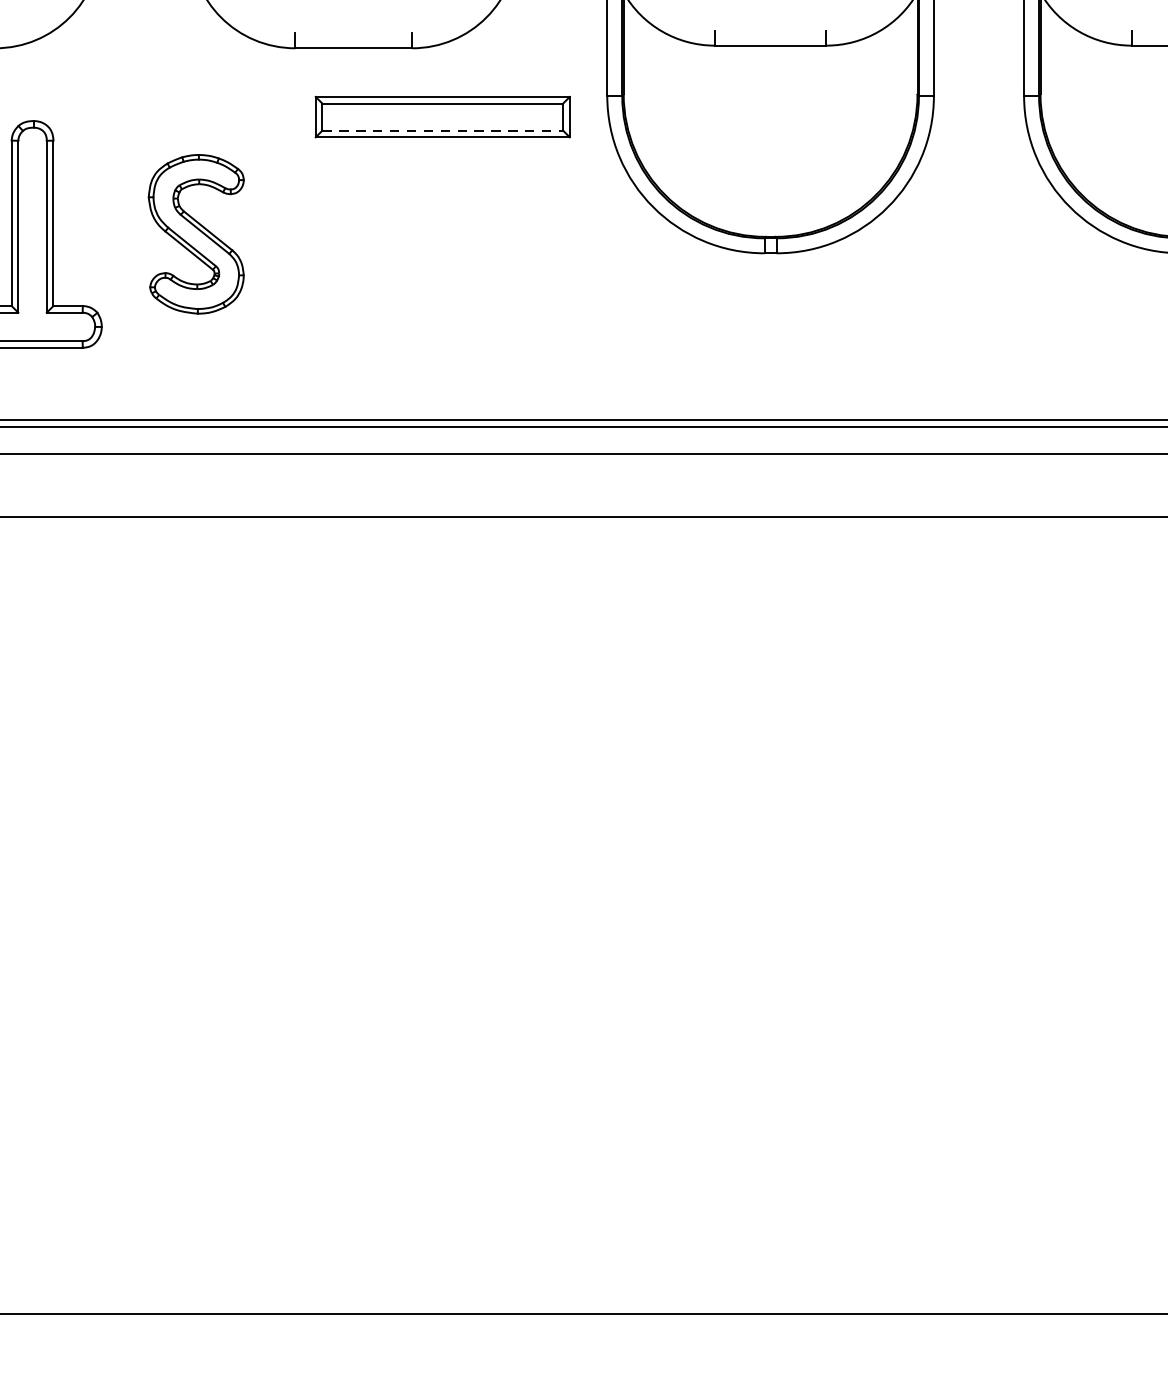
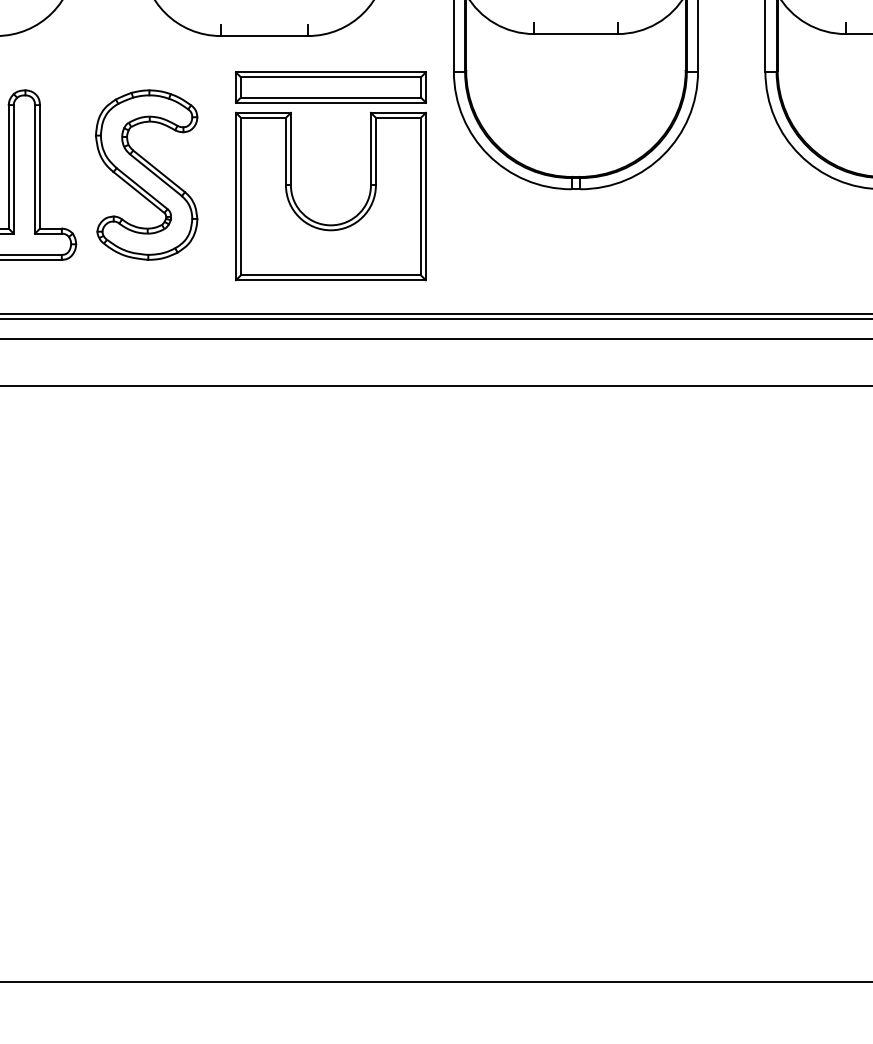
line: (442, 130) -> (330, 97), dashed -> solid
part: (195, 233) -> (146, 174), size x1.43
part: (434, 299) -> (324, 223), added

